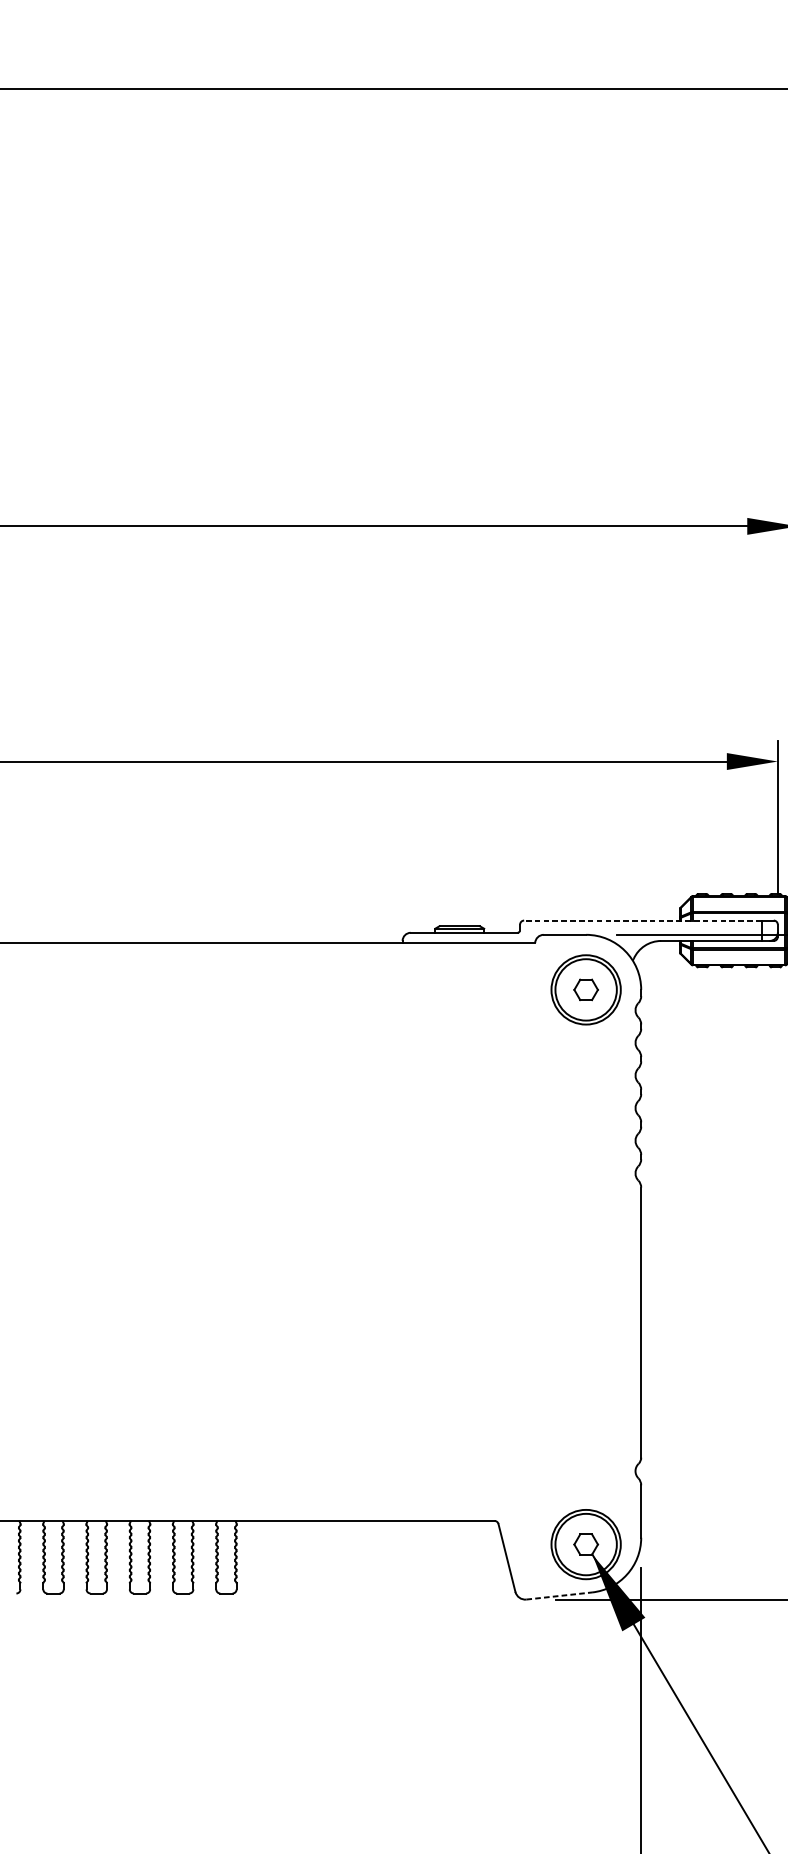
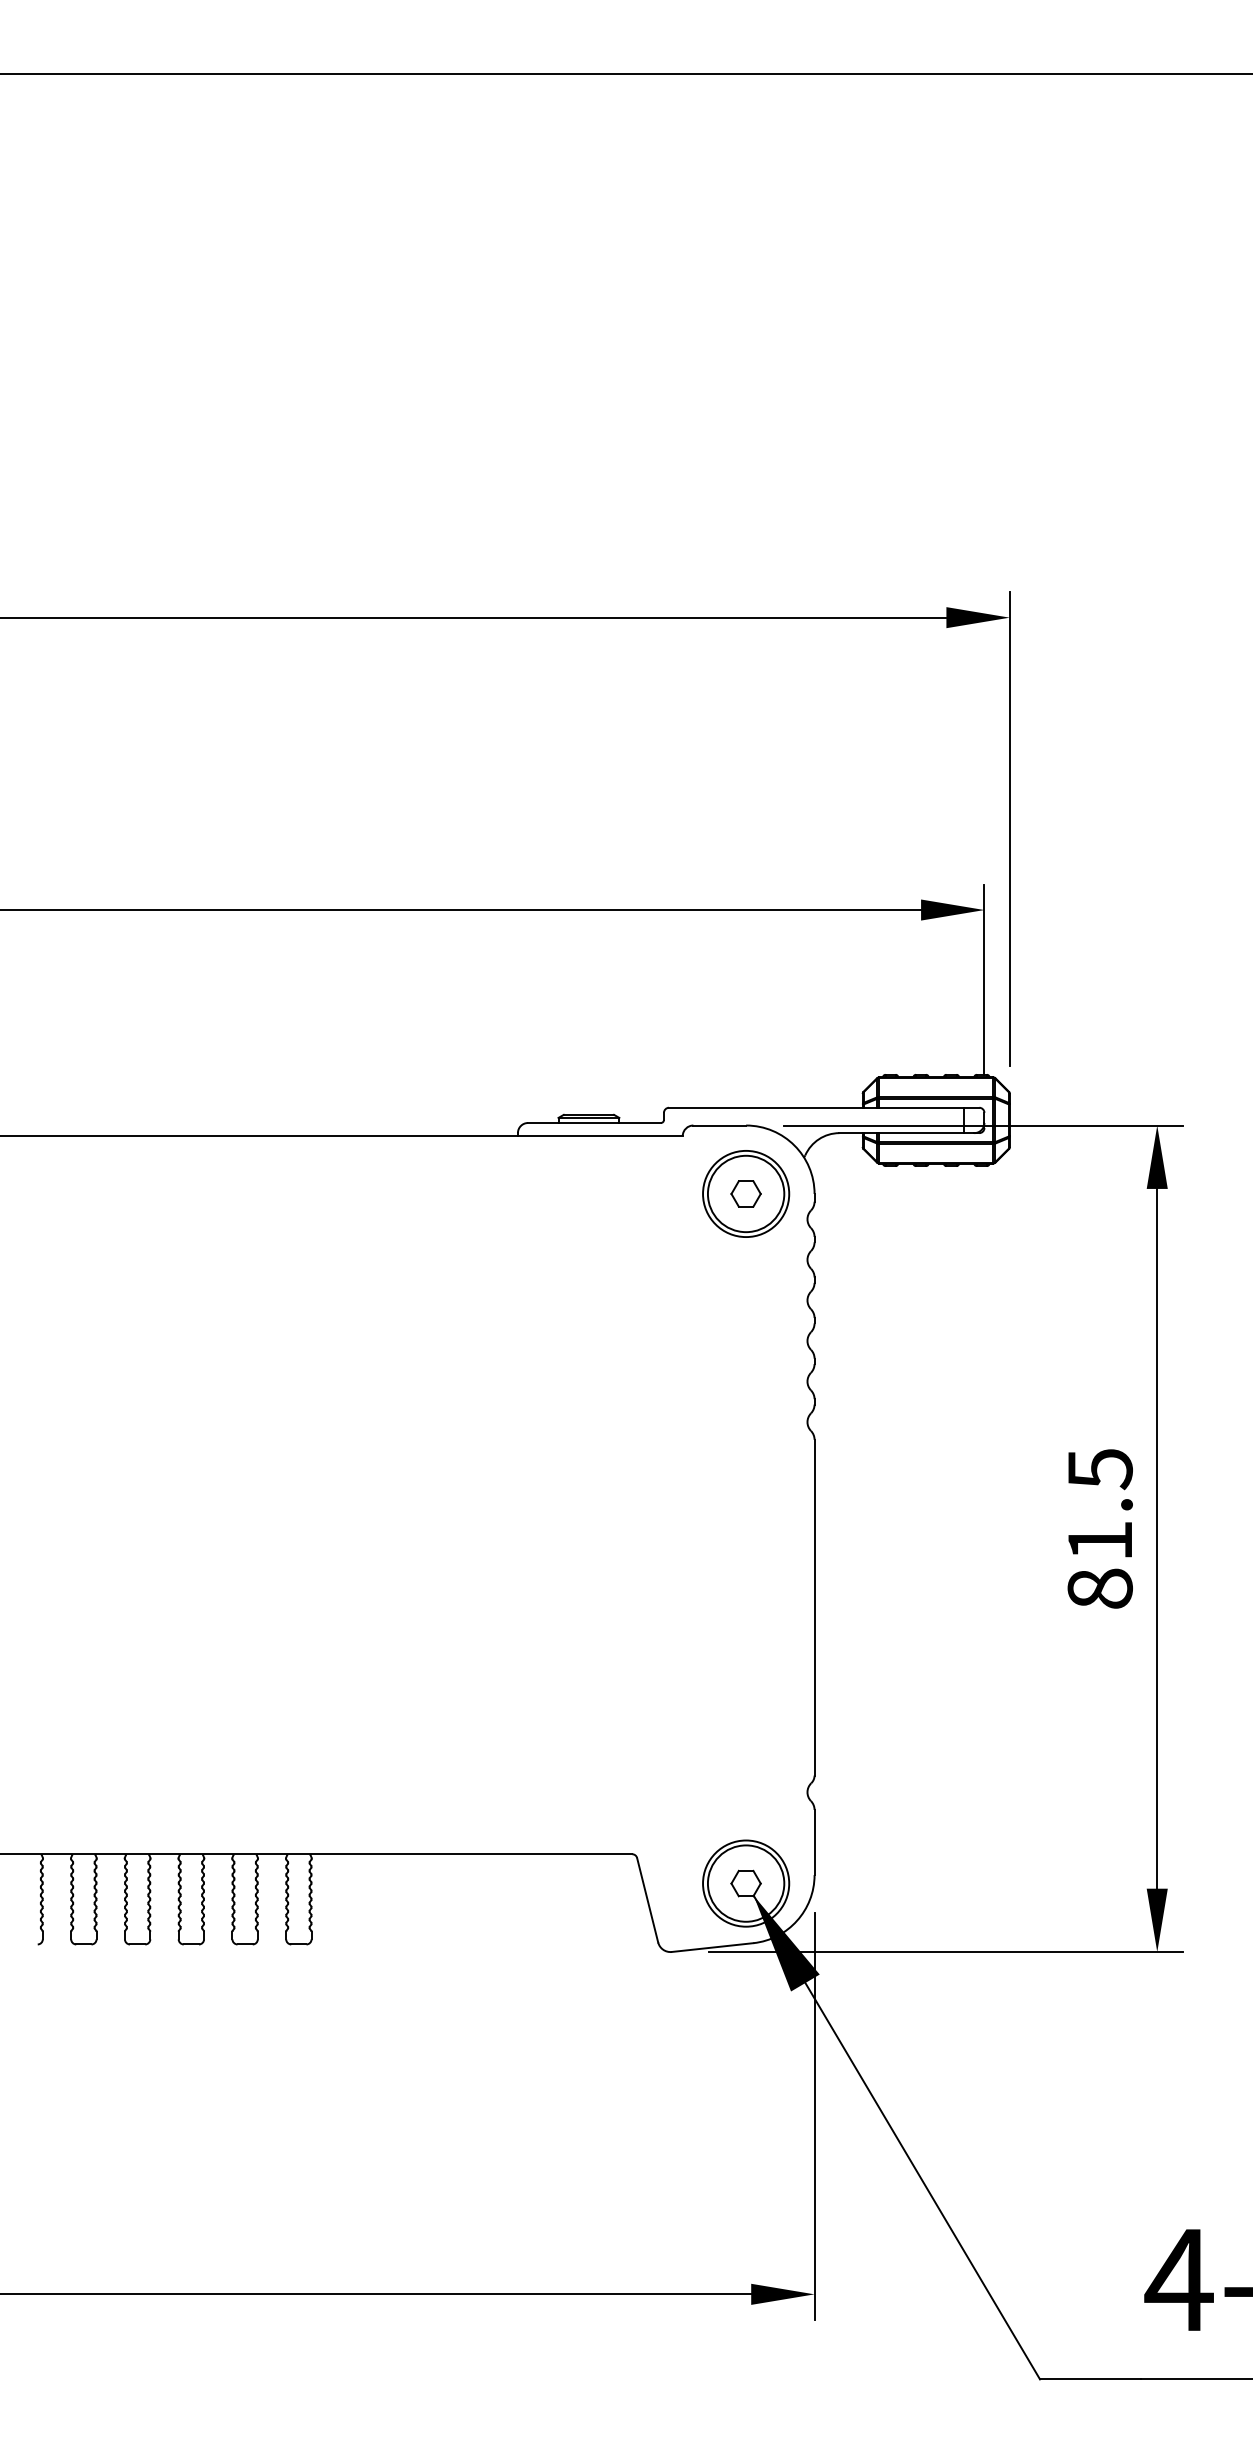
line: (642, 920) -> (816, 1107), dashed -> solid
line: (559, 1595) -> (713, 1947), dashed -> solid

